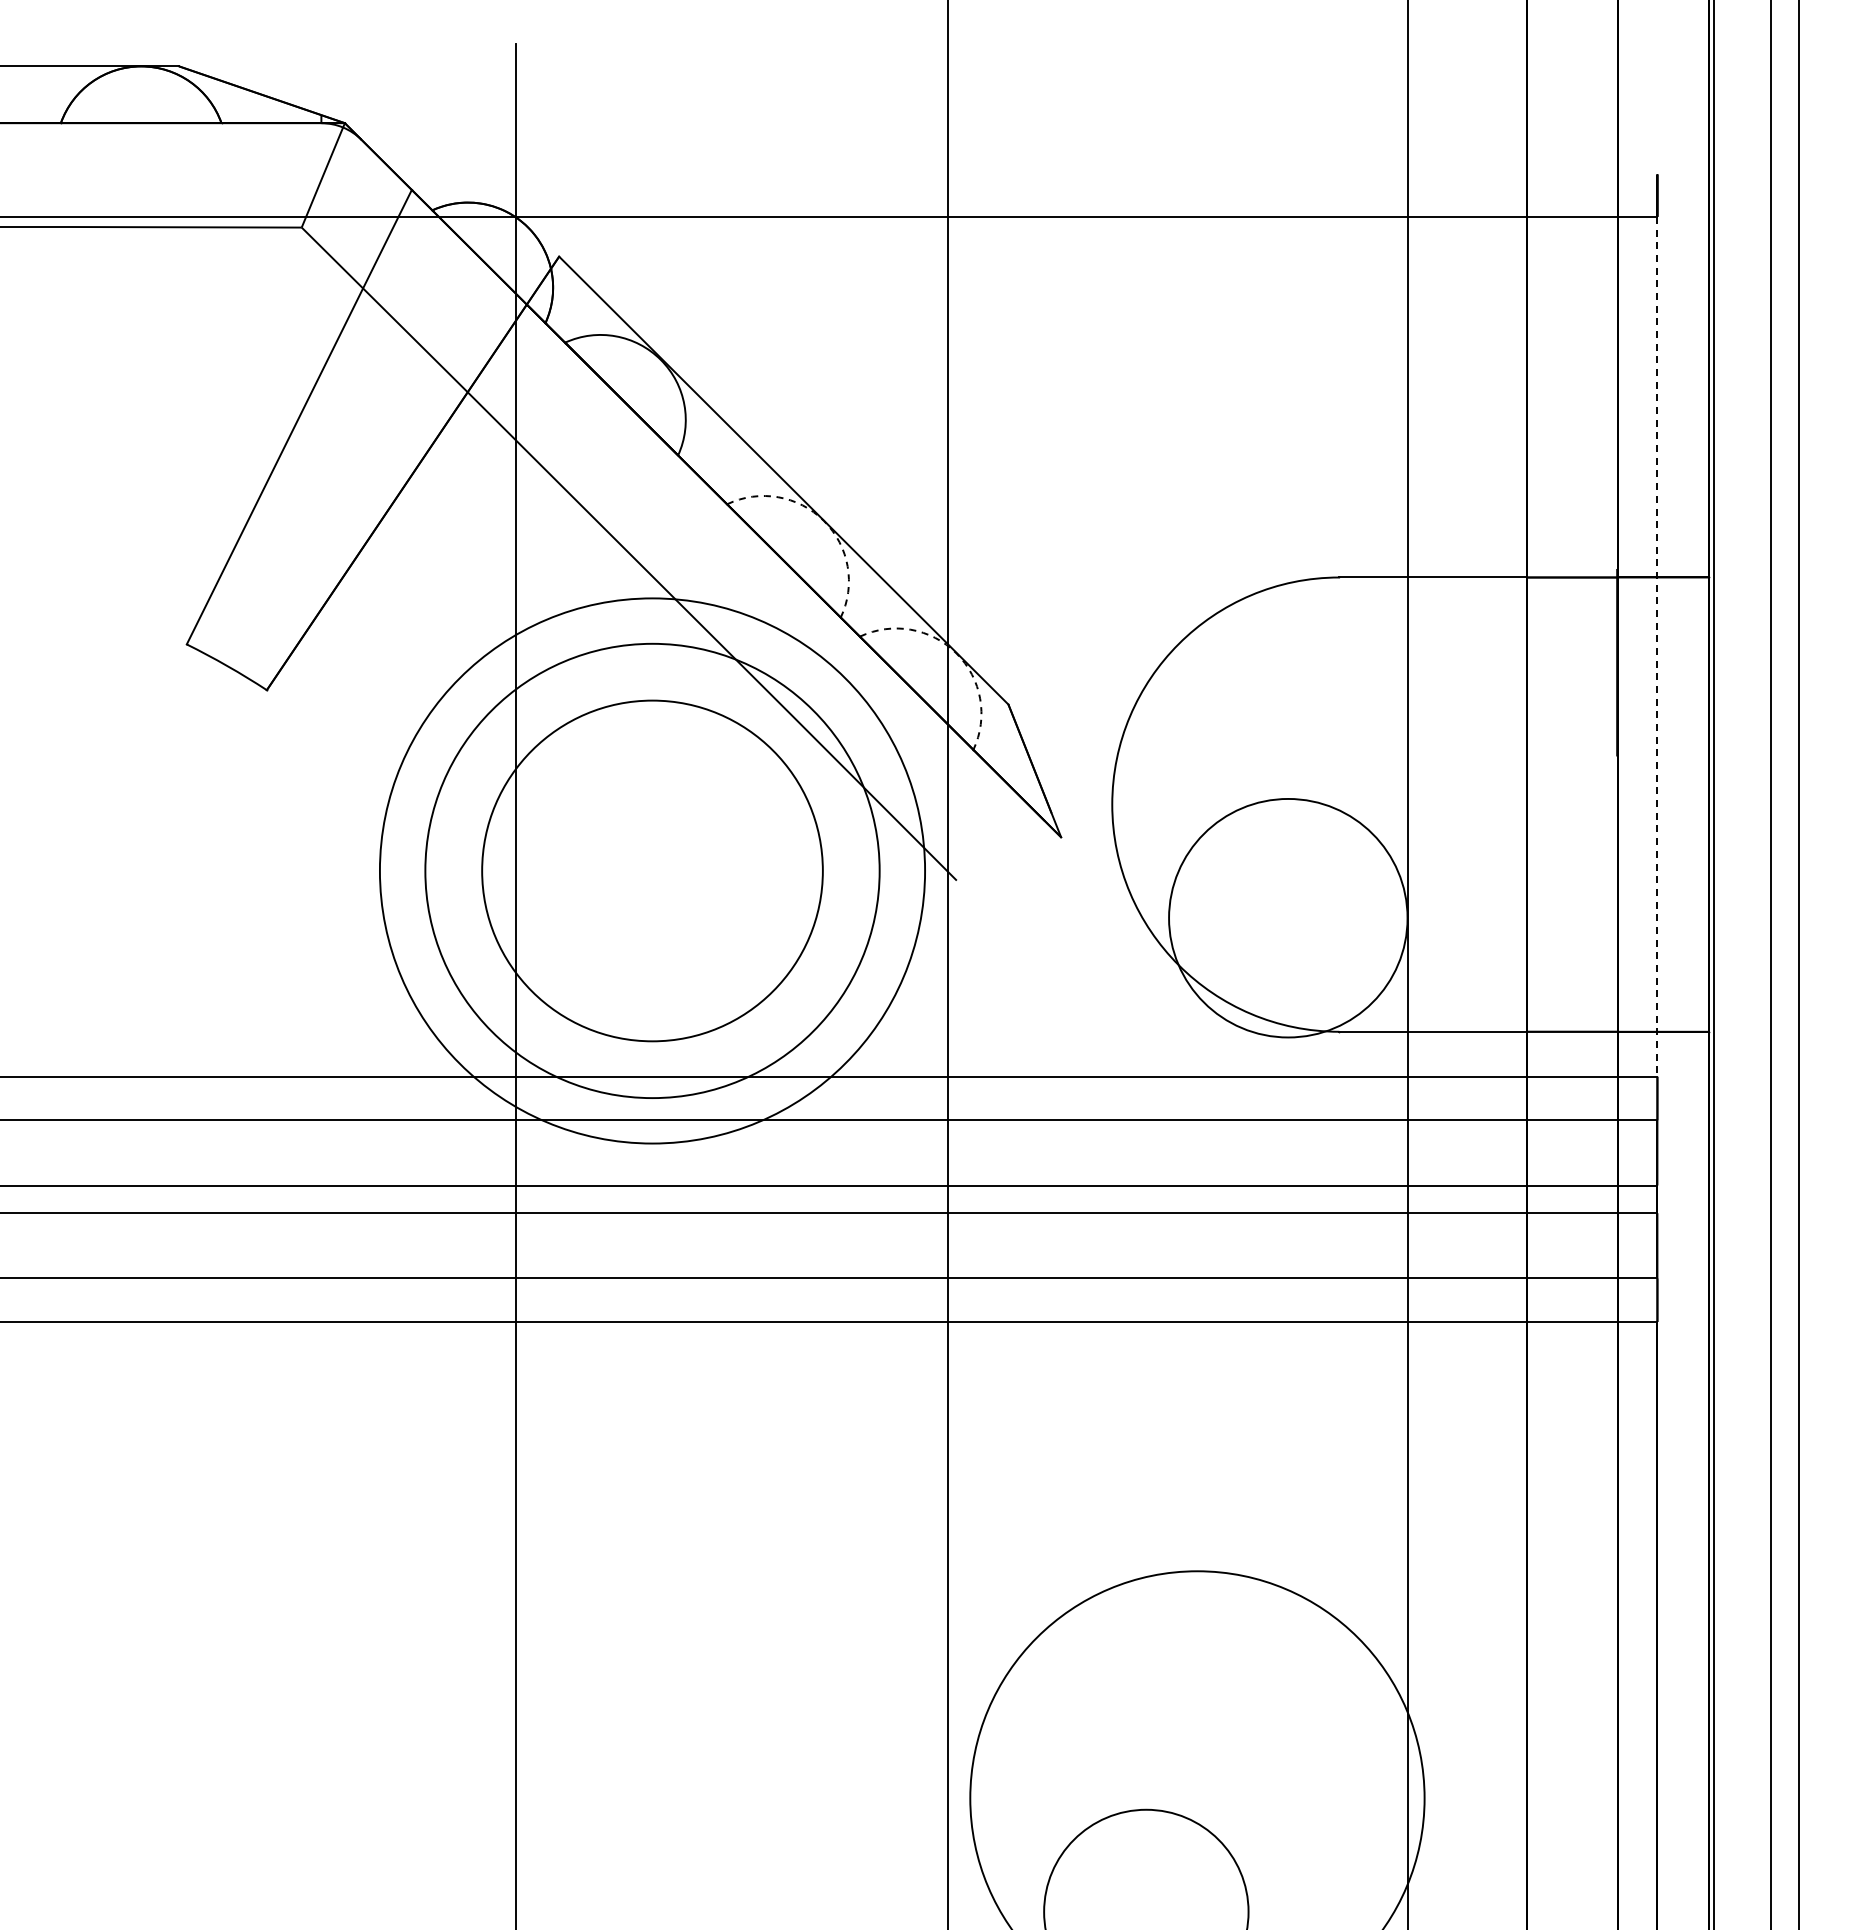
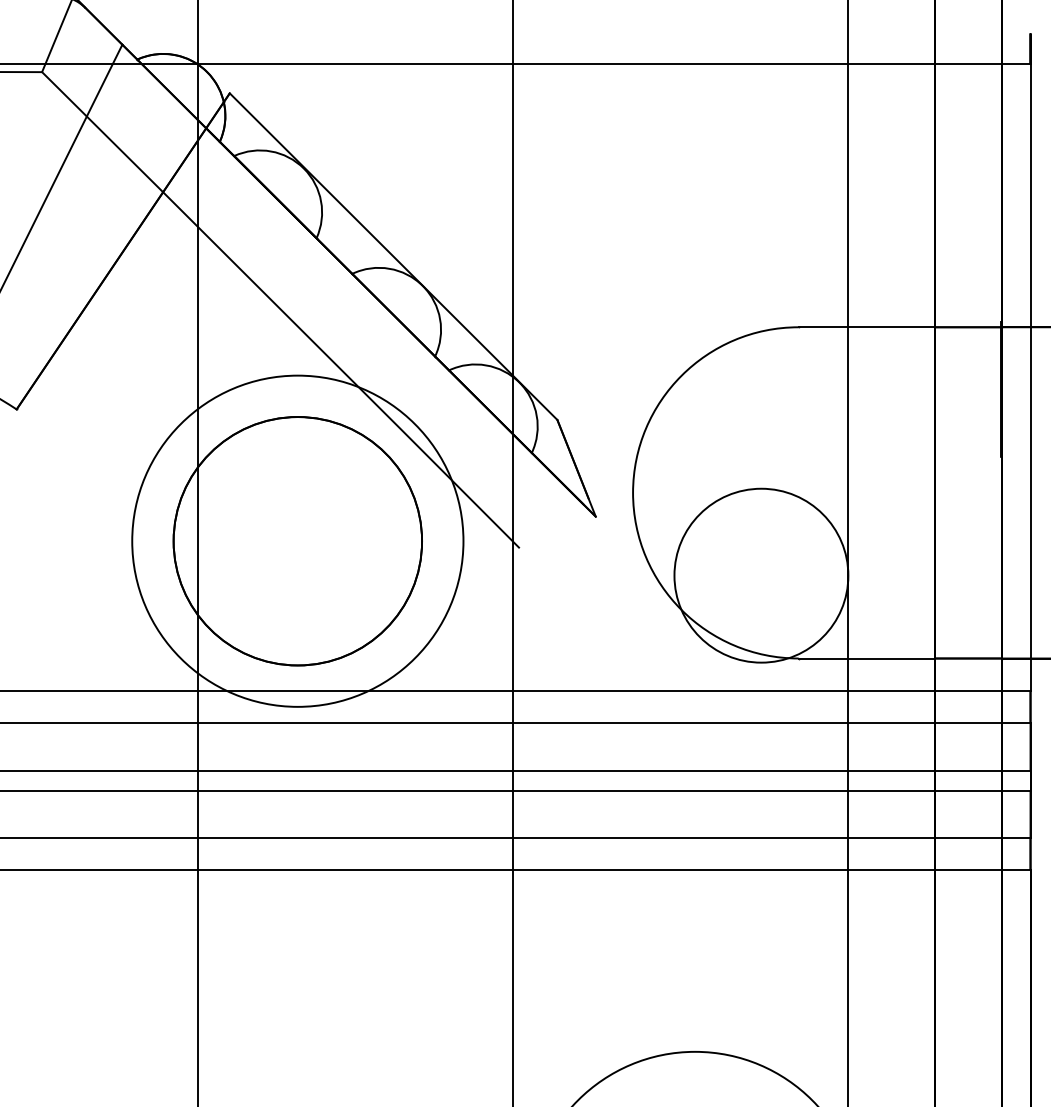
arc: (823, 520) -> (422, 285), dashed -> solid
line: (1657, 646) -> (1030, 377), dashed -> solid
arc: (956, 653) -> (519, 382), dashed -> solid
circle: (652, 870) -> (297, 540), size x0.62

